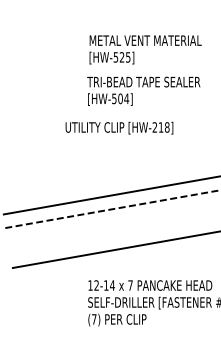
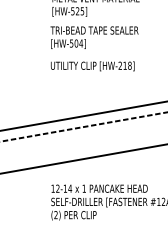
text: (119, 127) -> (92, 65), moved
text: (130, 285) -> (84, 188), 7 -> 1
text: (94, 319) -> (56, 215), (7) -> (2)

